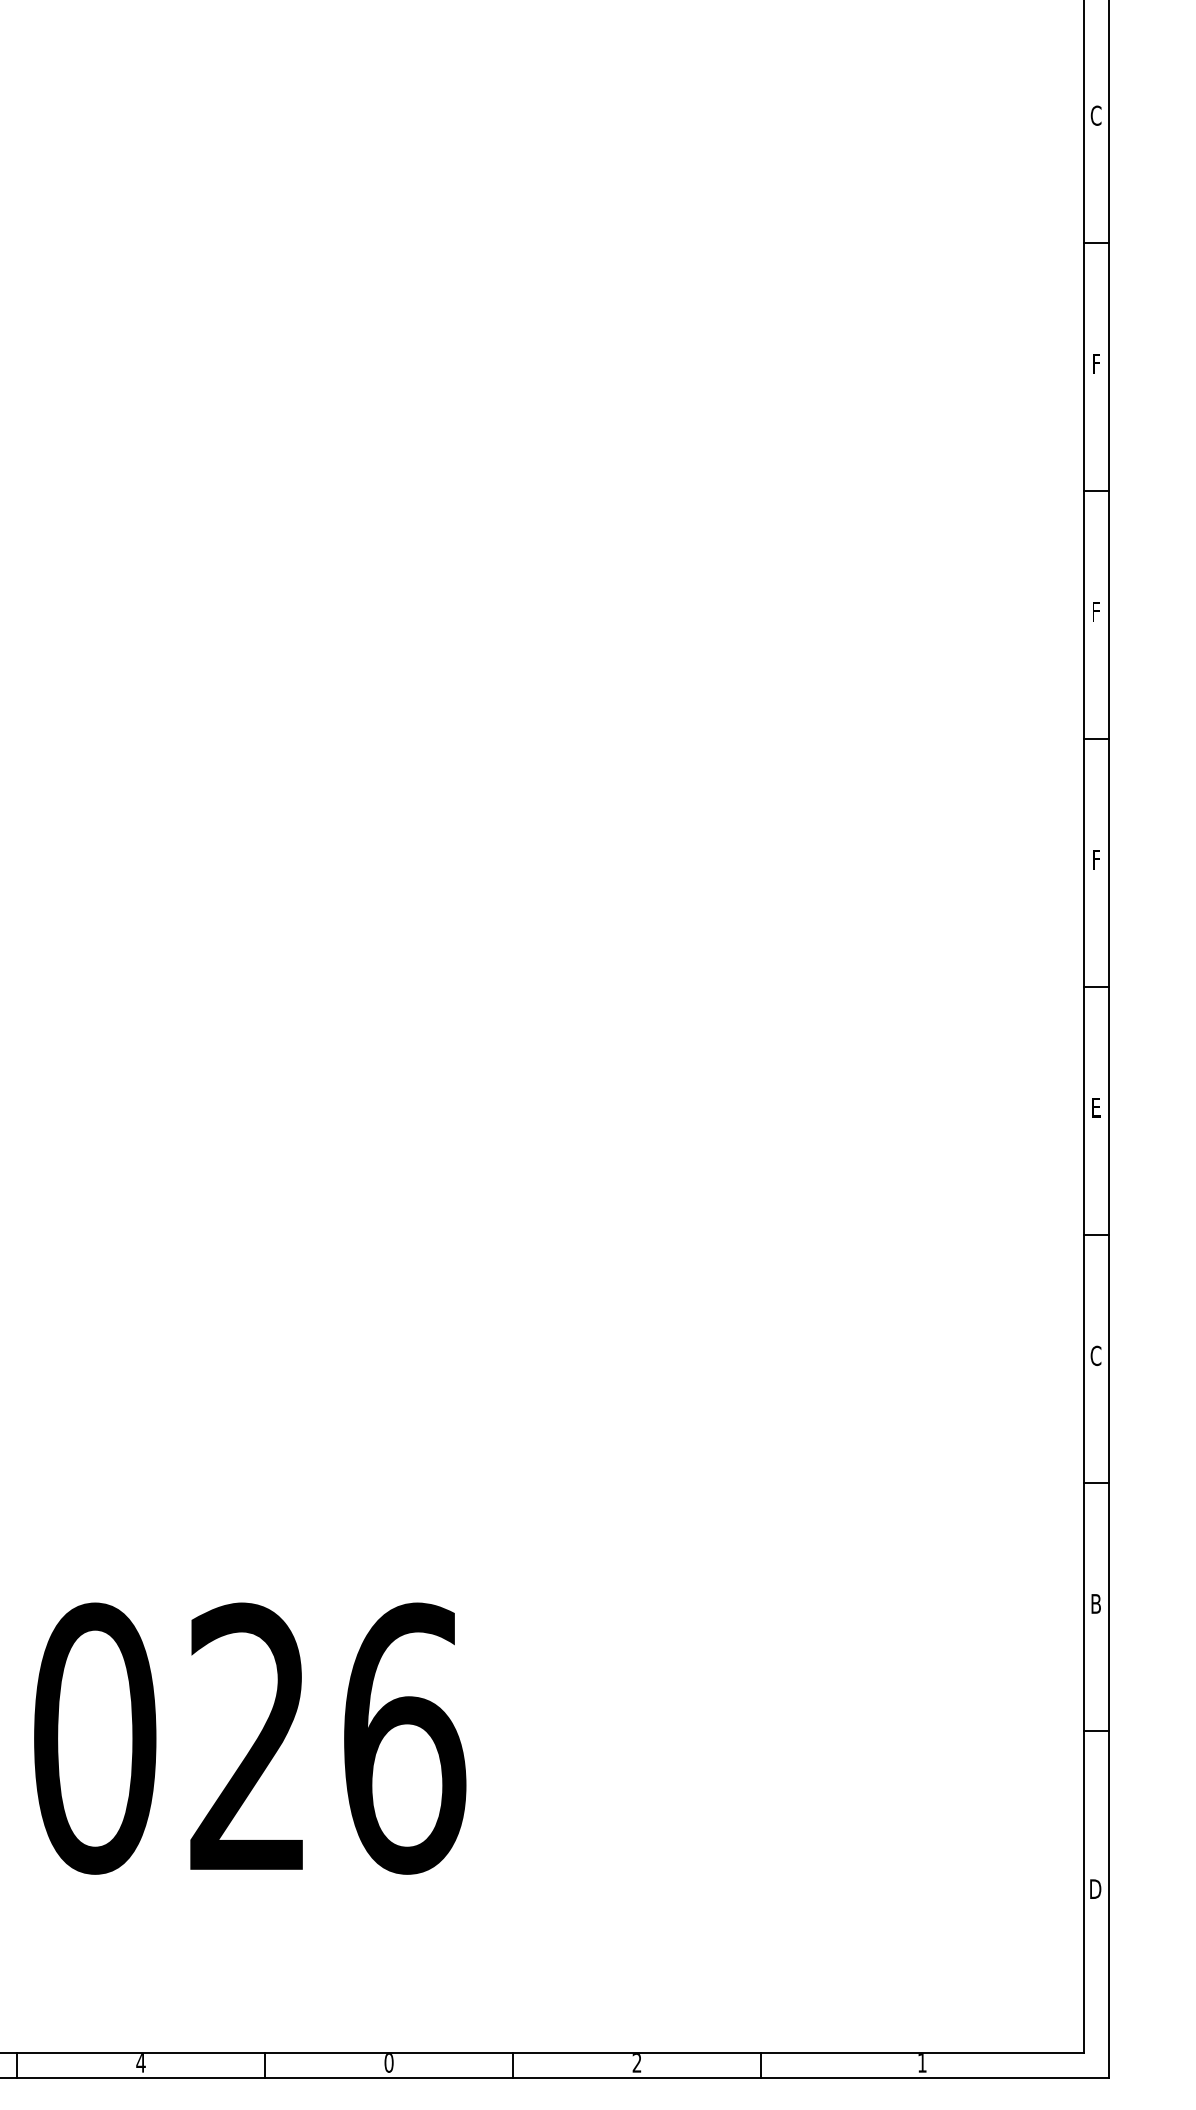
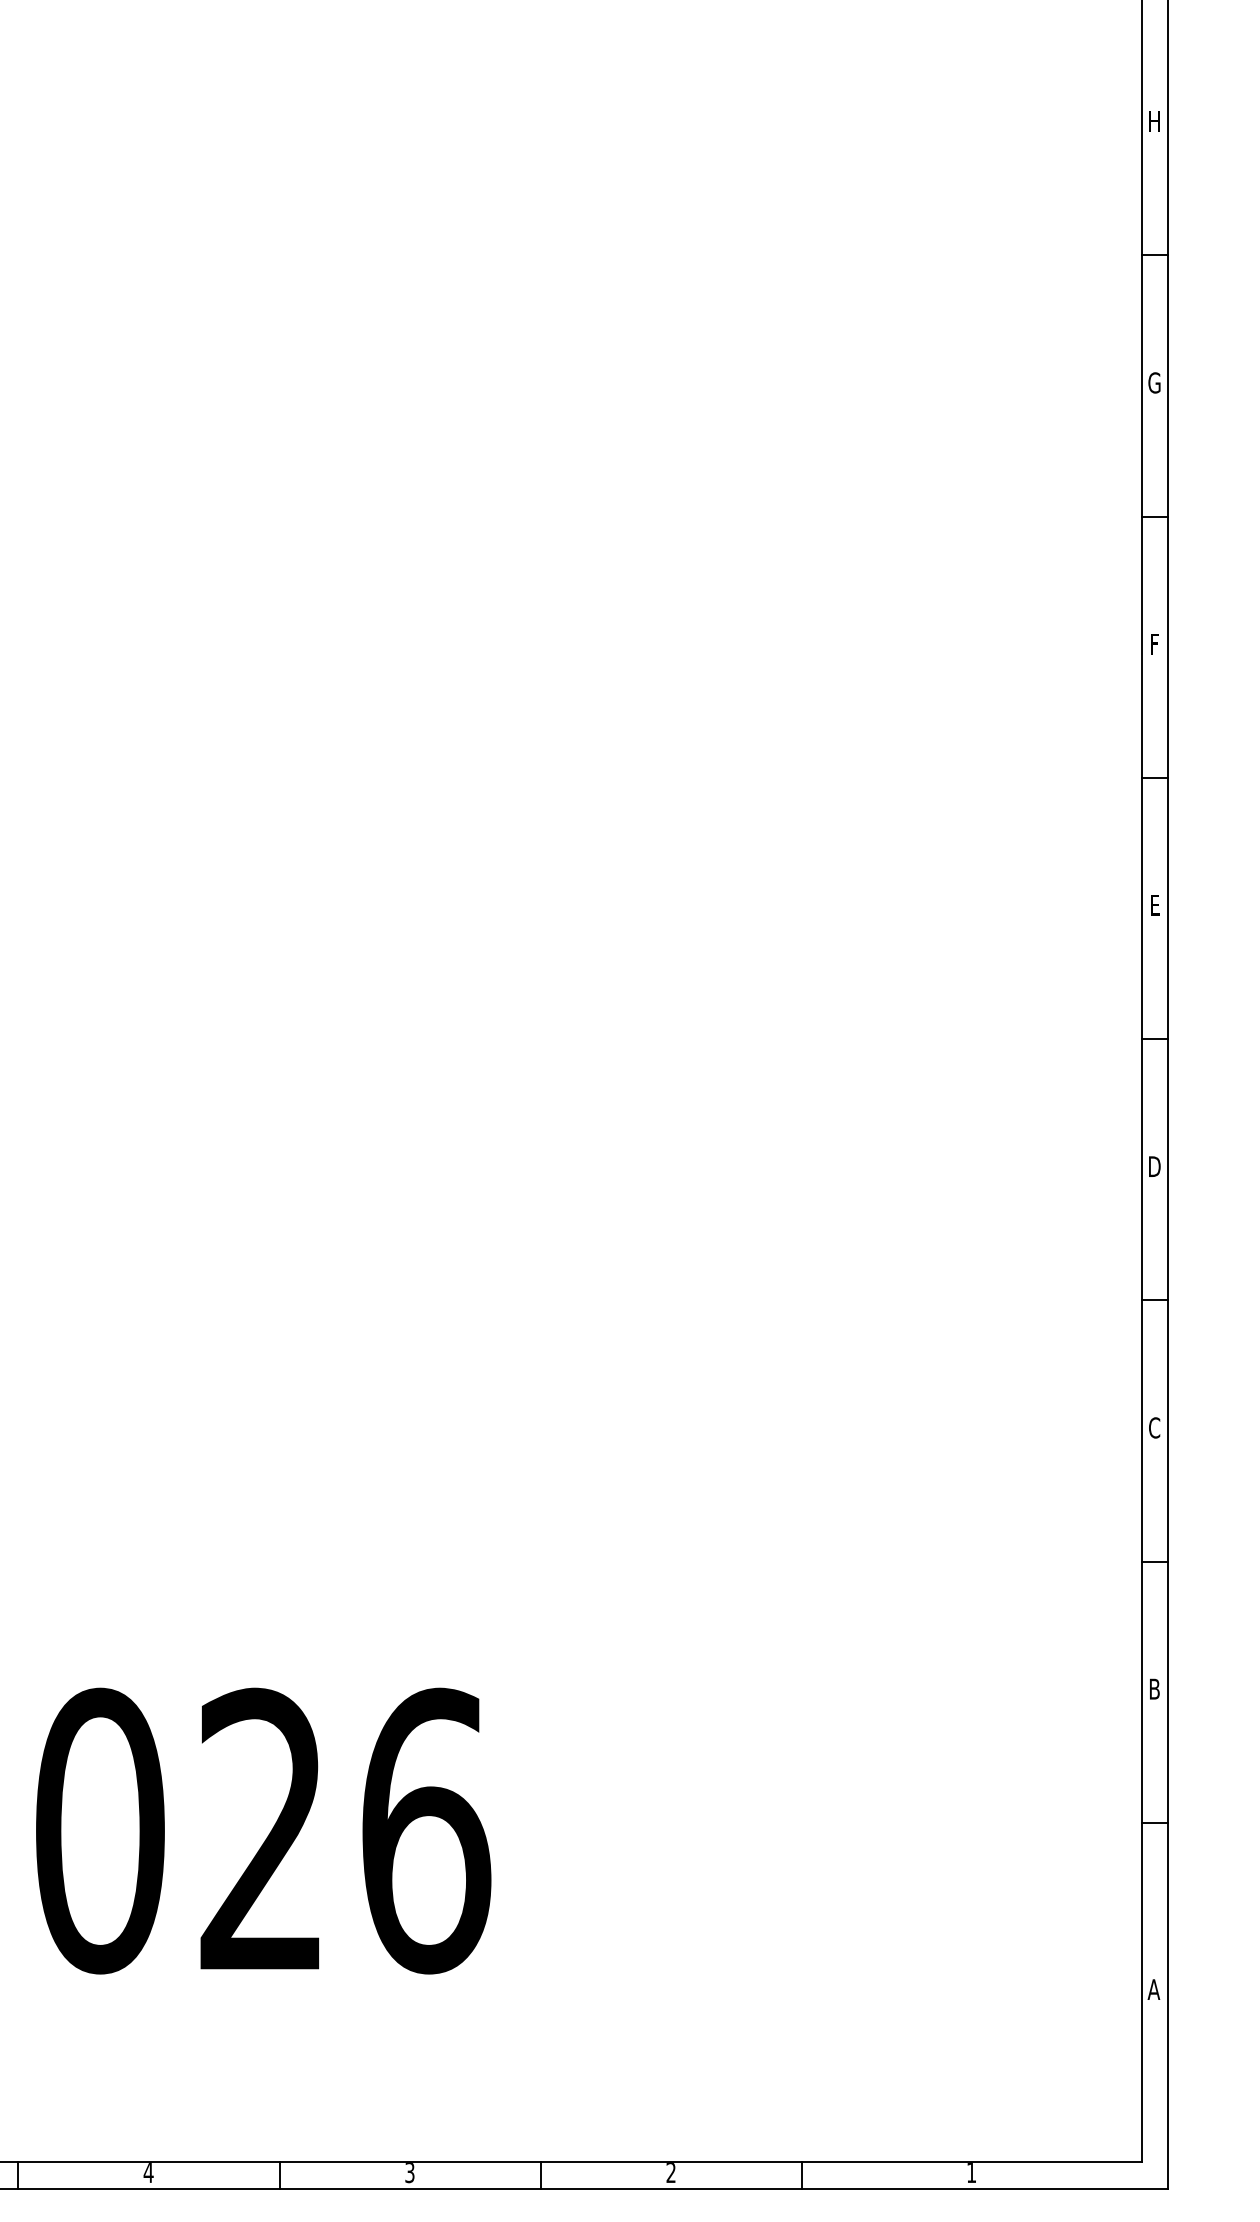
text: (1095, 115) -> (1154, 121), C -> H
text: (1095, 363) -> (1154, 382), F -> G
text: (1096, 859) -> (1155, 905), F -> E
text: (1095, 1107) -> (1154, 1166), E -> D
text: (1095, 1888) -> (1154, 1988), D -> A
text: (388, 2063) -> (409, 2173), 0 -> 3

